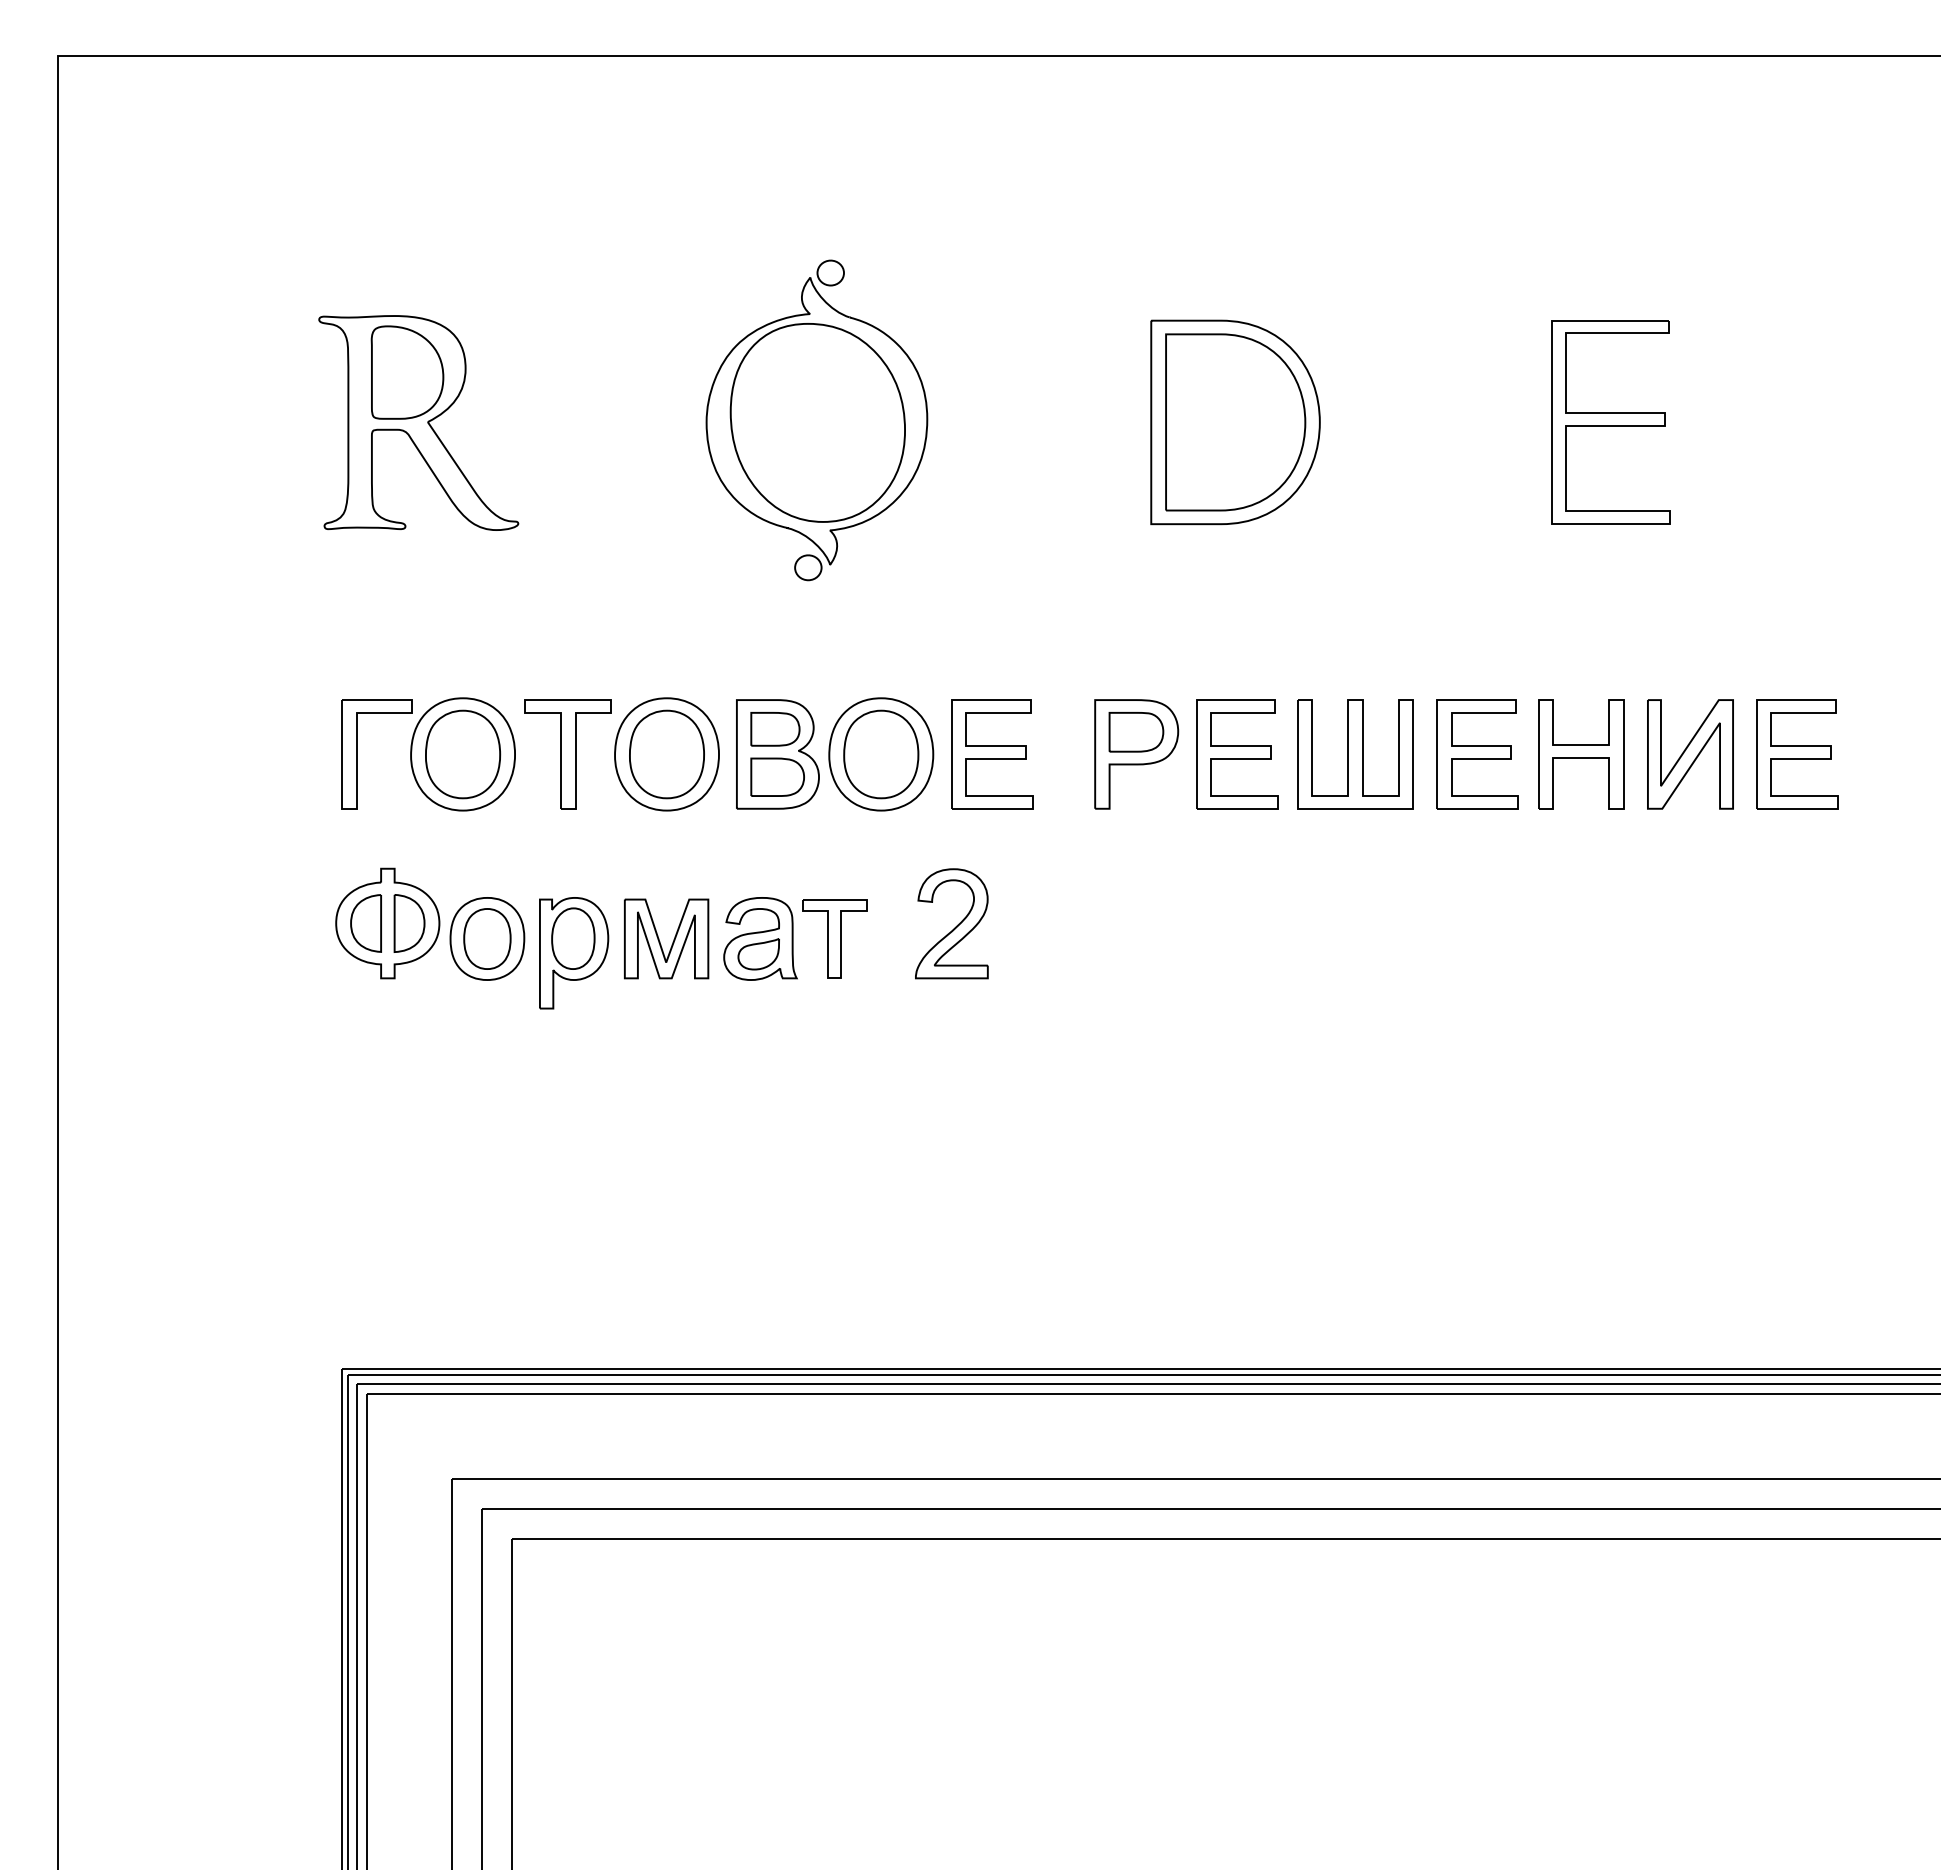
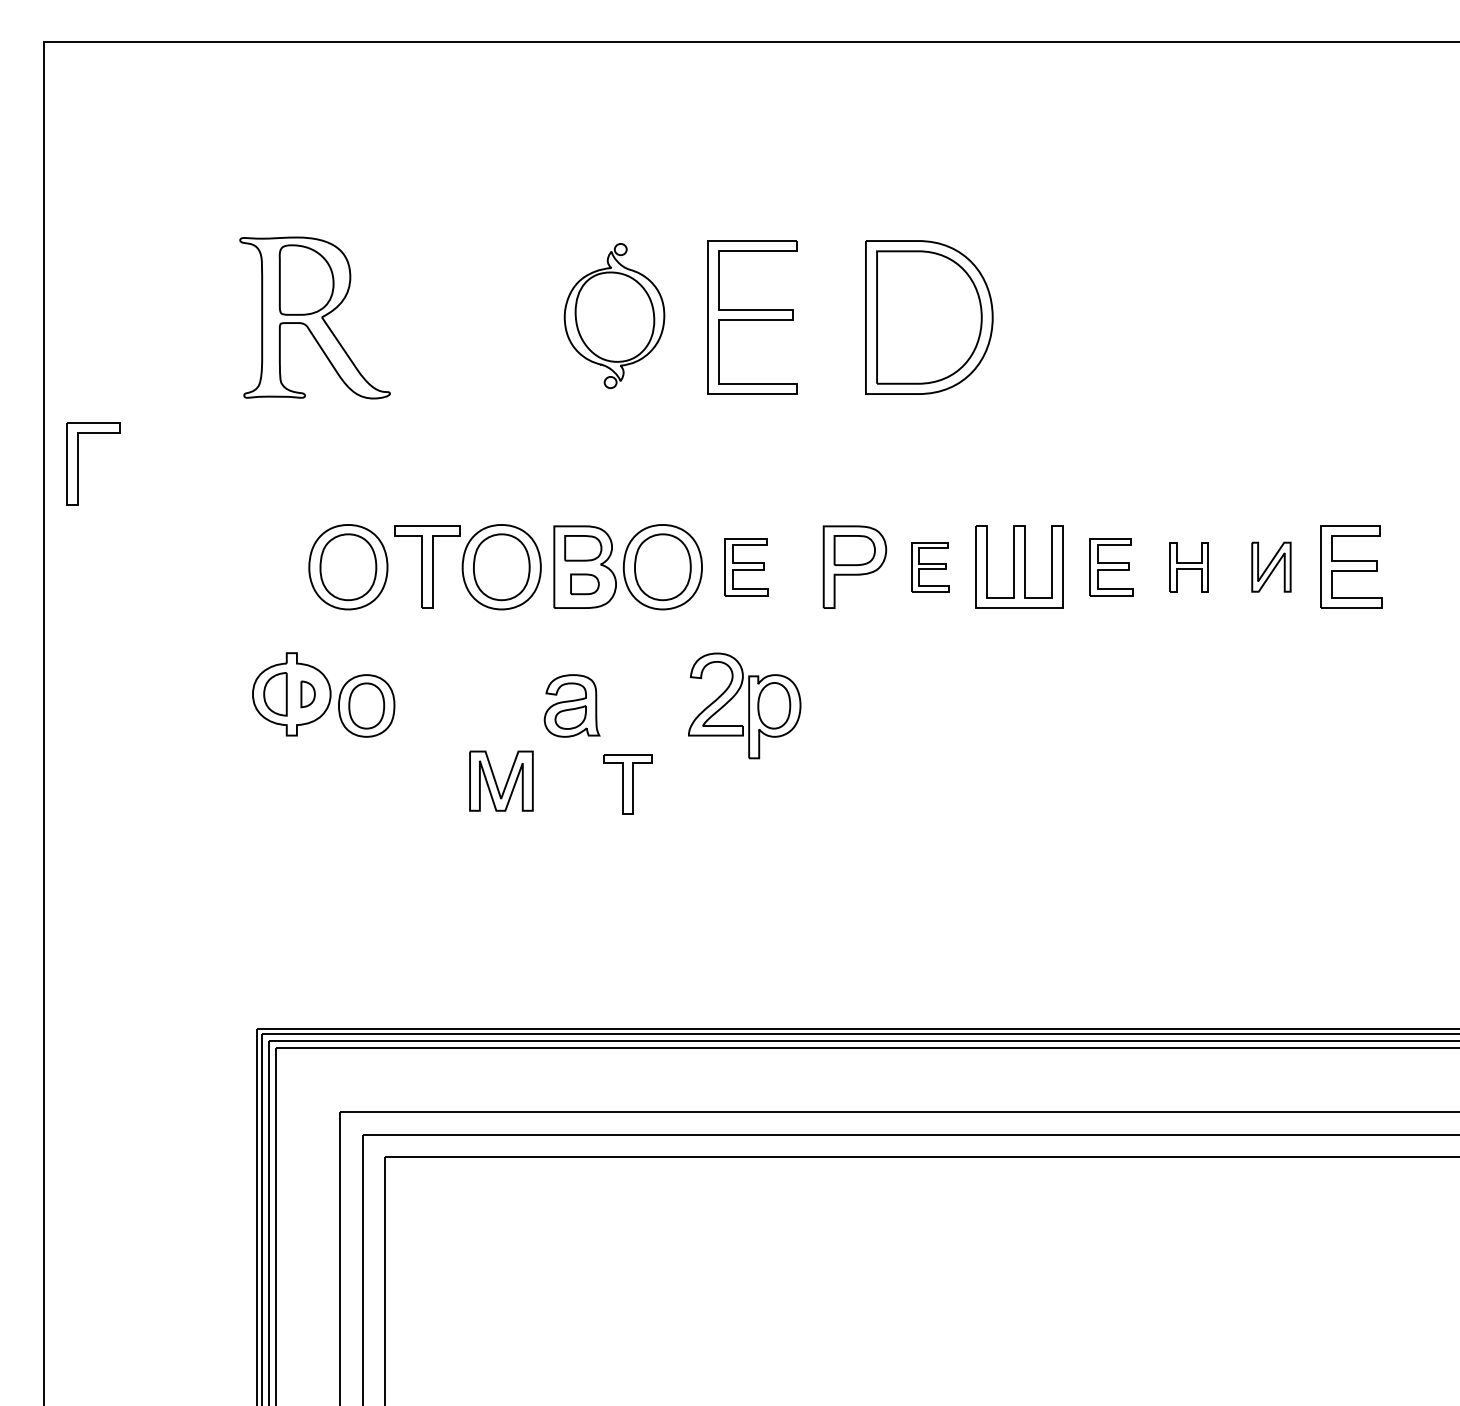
part: (816, 420) -> (614, 316), size x0.6
part: (1610, 422) -> (752, 317), moved
part: (357, 754) -> (78, 464), moved
part: (992, 754) -> (746, 567), size x0.7
part: (1237, 754) -> (930, 567), size x0.6
part: (1477, 754) -> (1111, 567), size x0.7
part: (1581, 754) -> (1189, 567), size x0.6
part: (1690, 754) -> (1271, 567), size x0.6
part: (777, 776) -> (584, 583), size x0.7
part: (409, 923) -> (308, 694), size x0.6
part: (834, 938) -> (627, 783), moved
part: (660, 941) -> (496, 783), moved
part: (574, 953) -> (775, 716), moved

